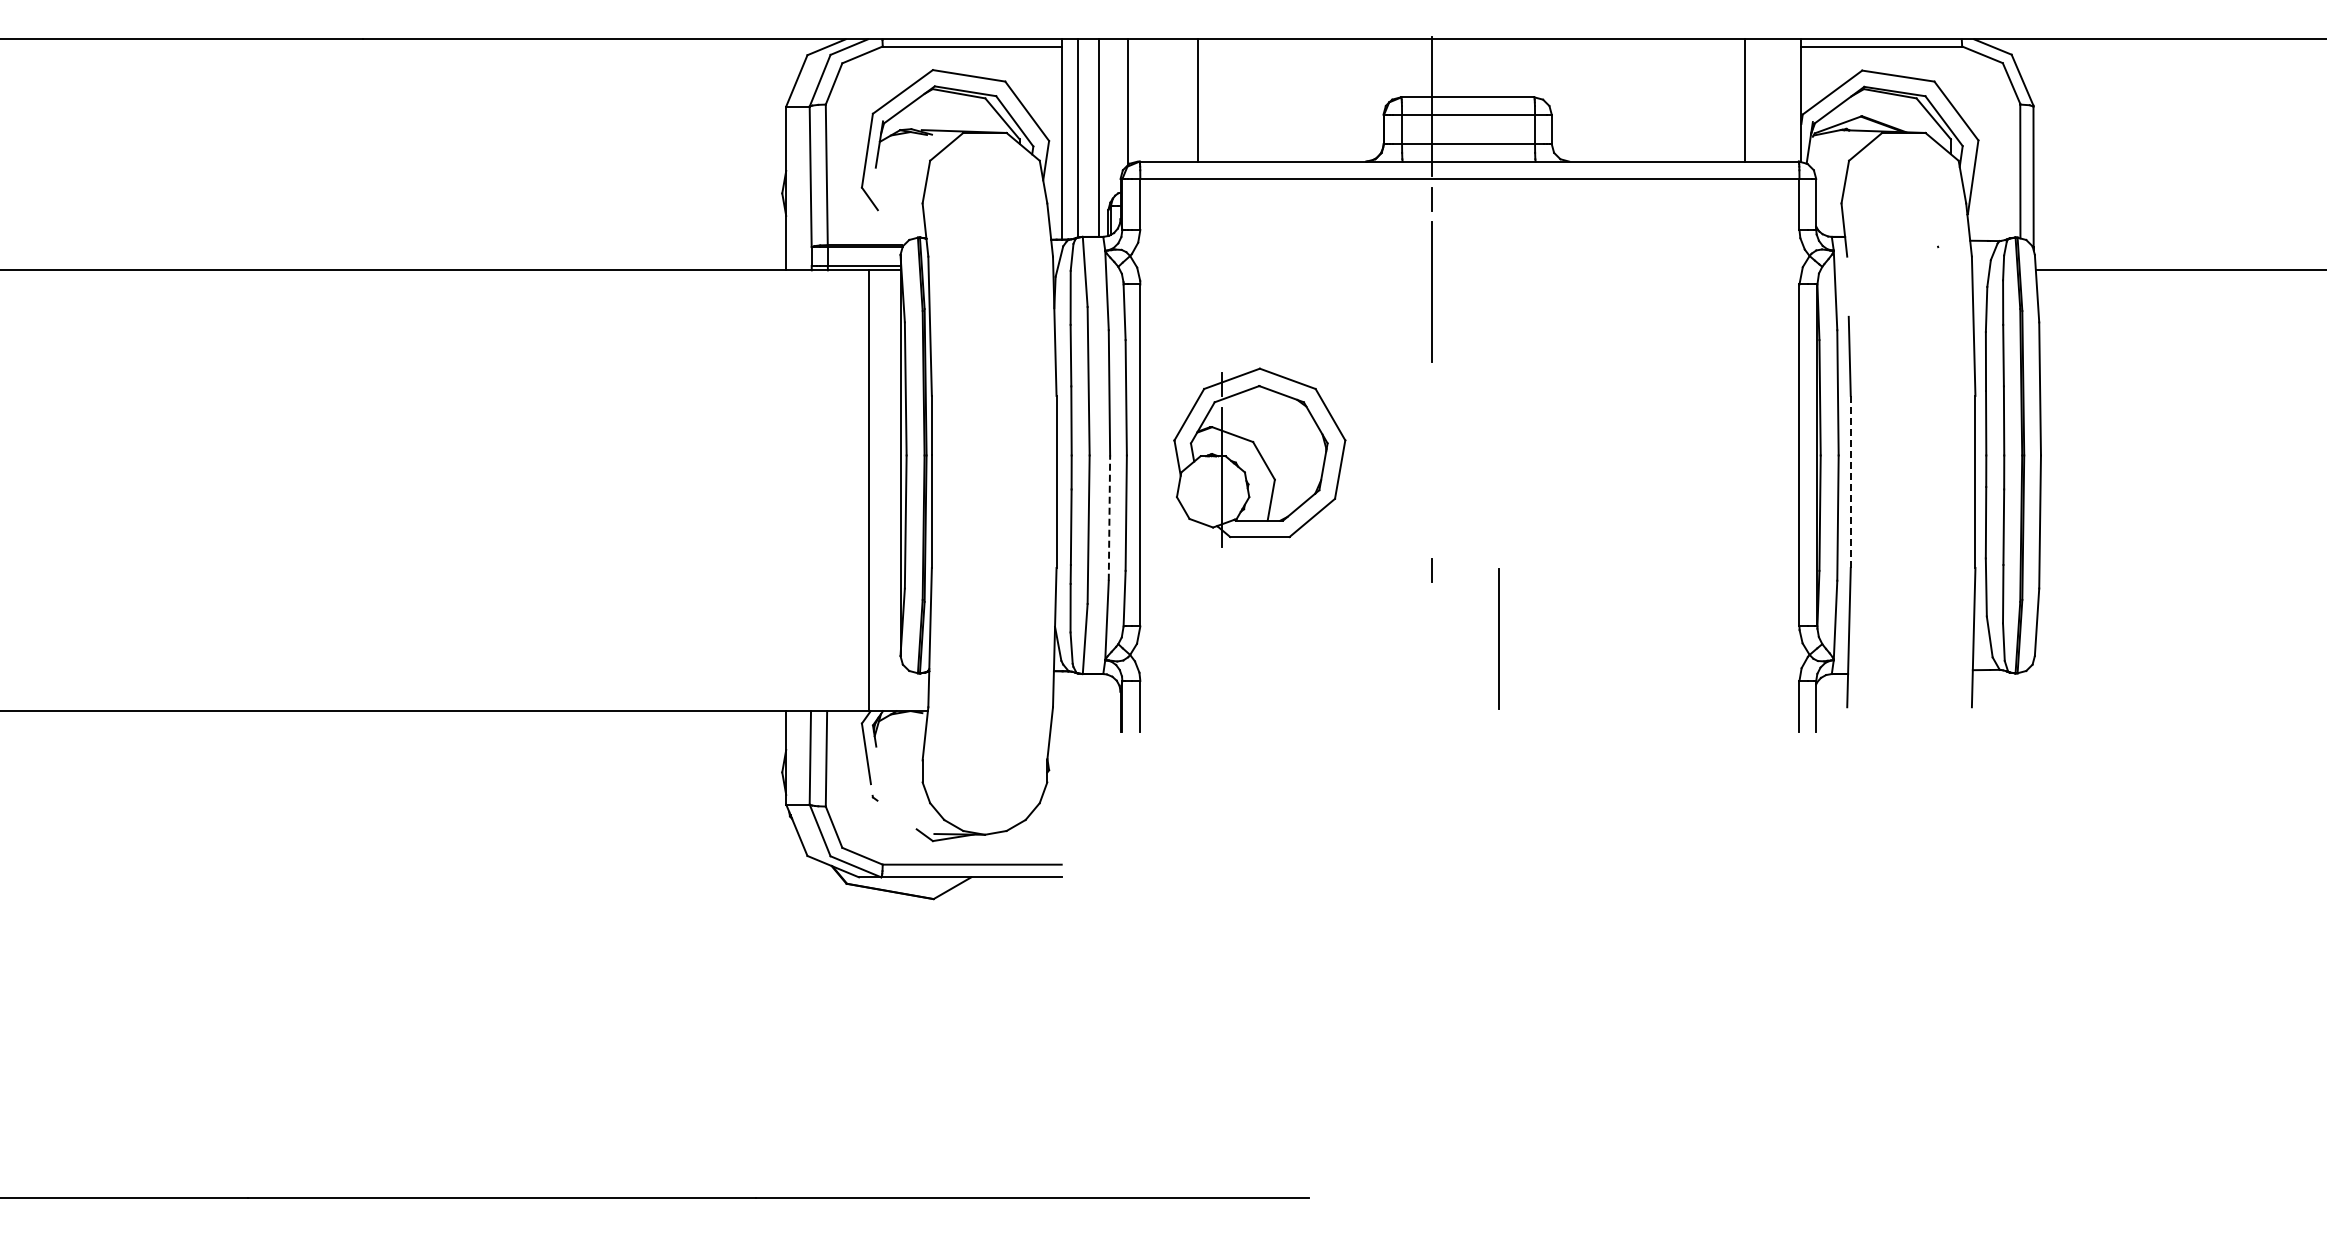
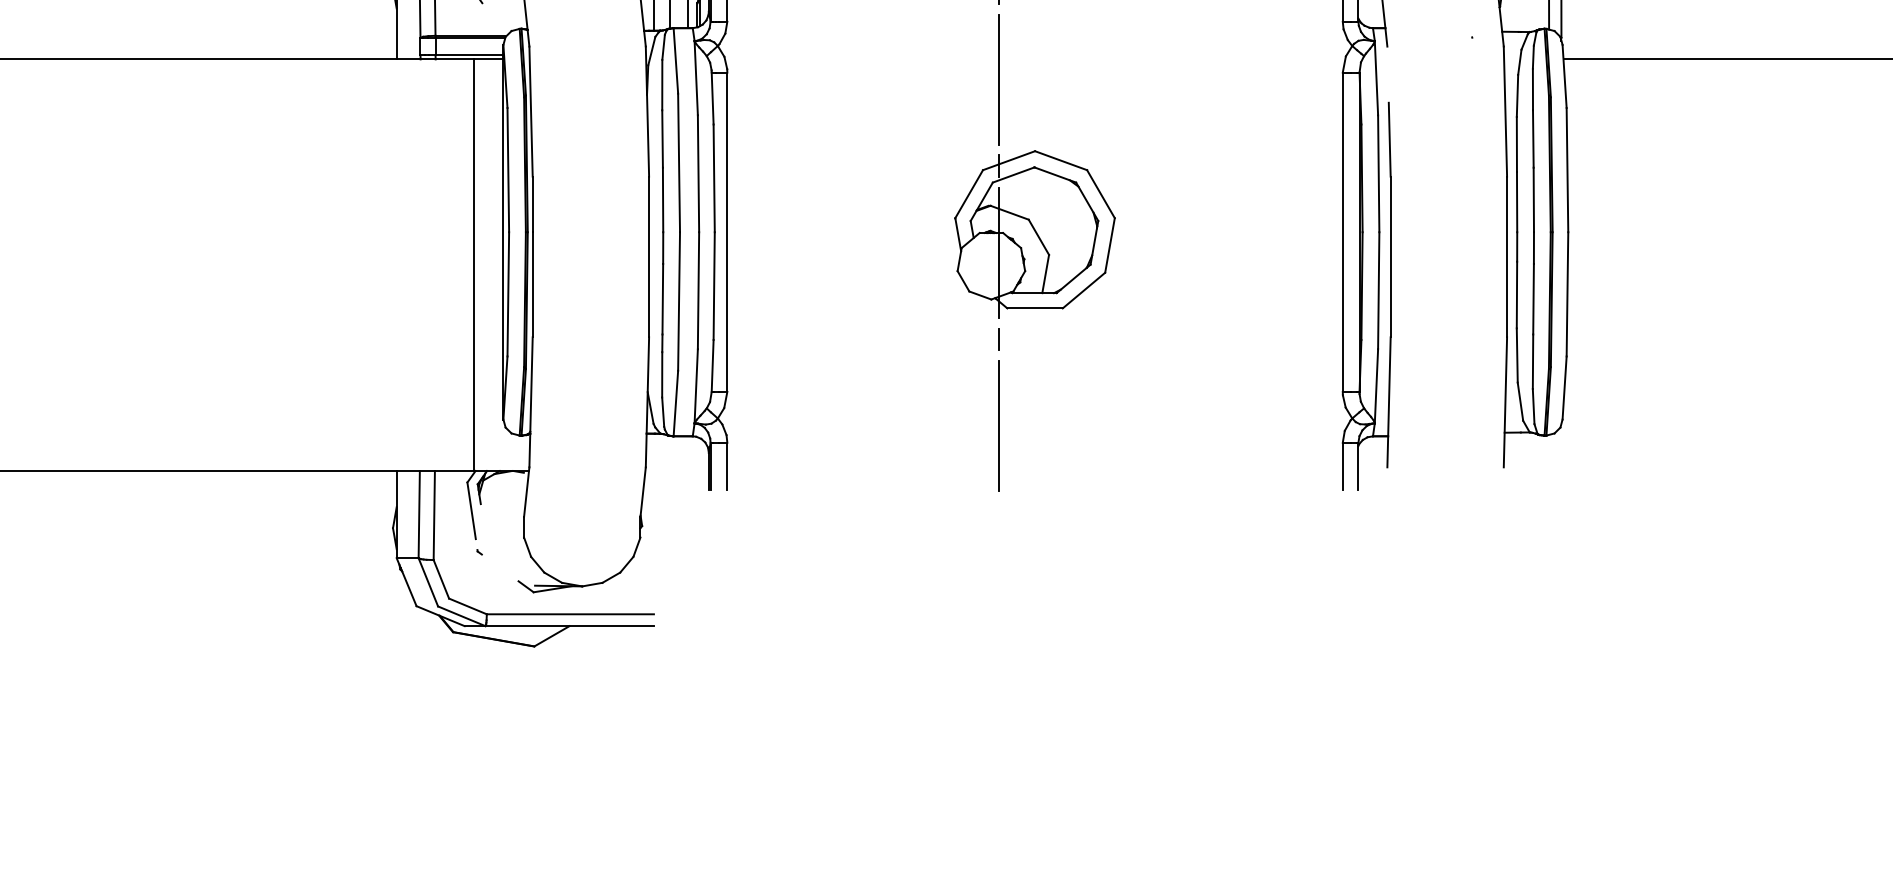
part: (1259, 457) -> (1034, 234), moved
line: (1850, 482) -> (1390, 257), dashed -> solid
line: (1109, 518) -> (698, 291), dashed -> solid
line: (1498, 638) -> (999, 425), moved

